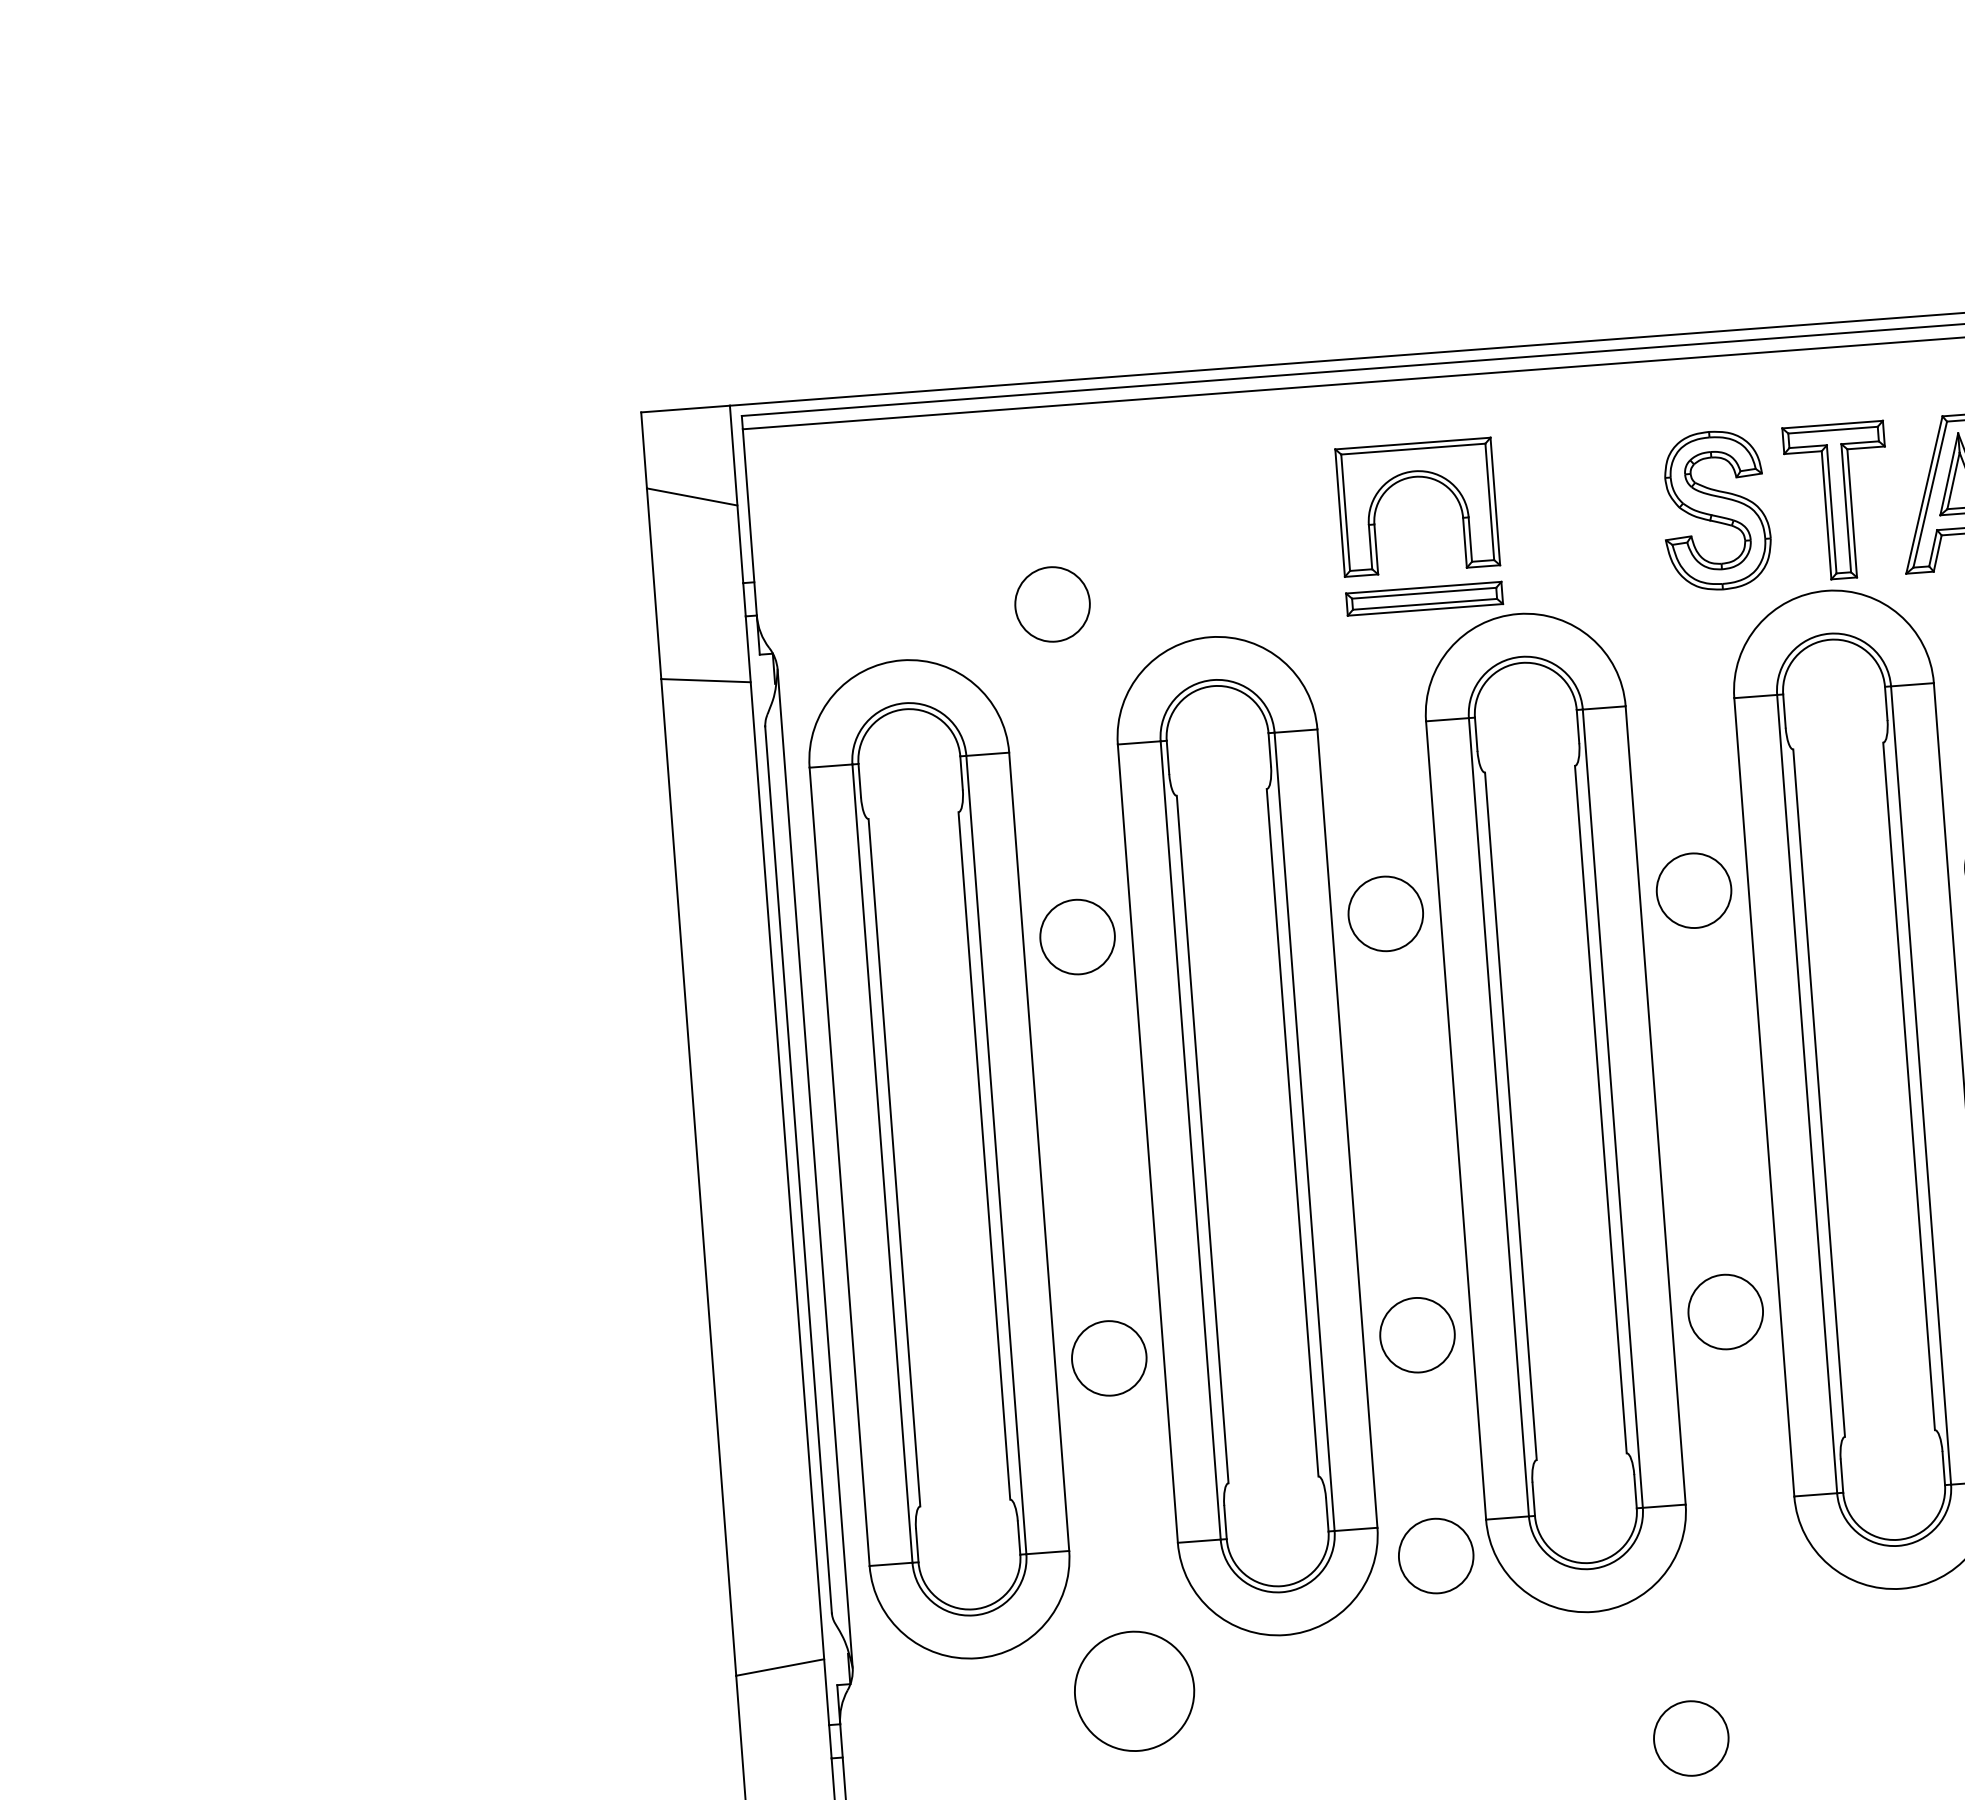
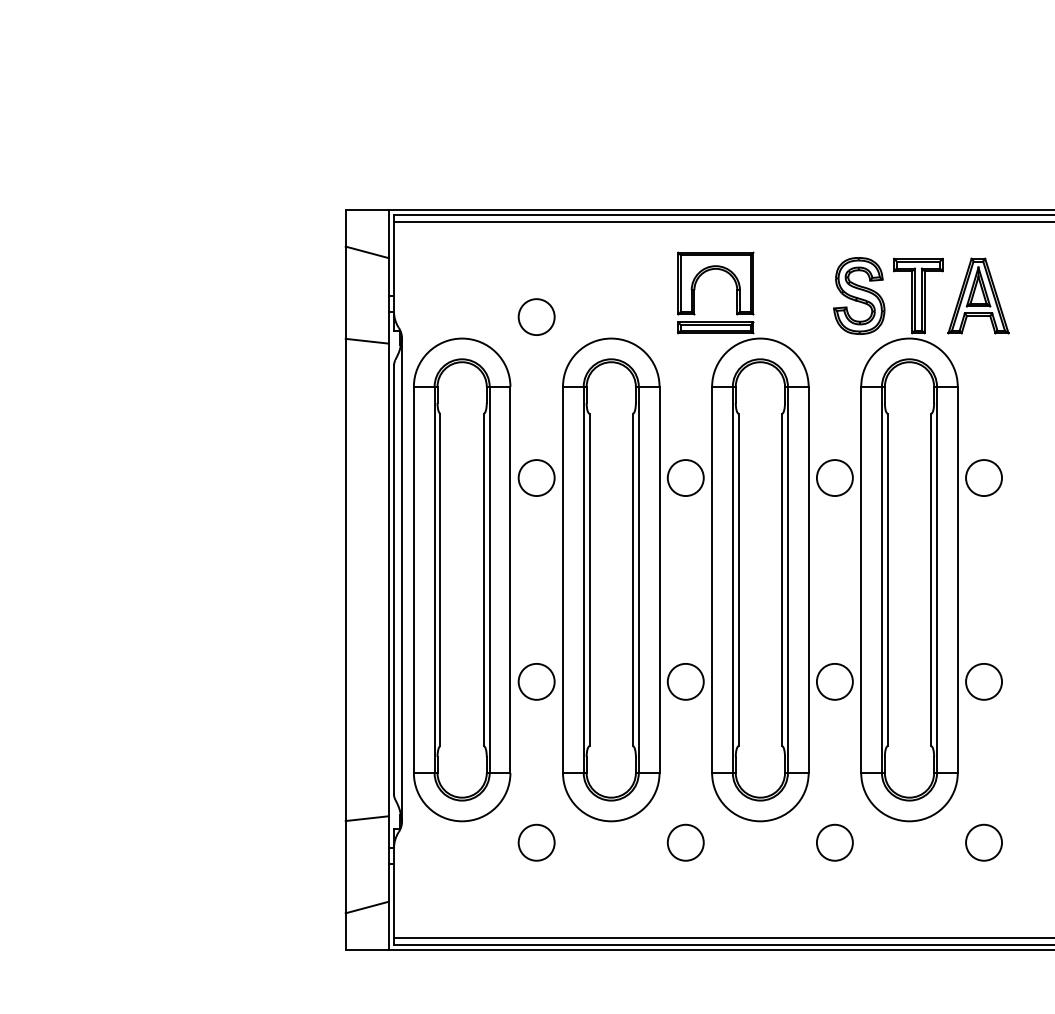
circle: (1435, 1555) -> (685, 842), moved
circle: (1133, 1690) -> (536, 842), size x0.62
circle: (1690, 1738) -> (834, 842), moved

